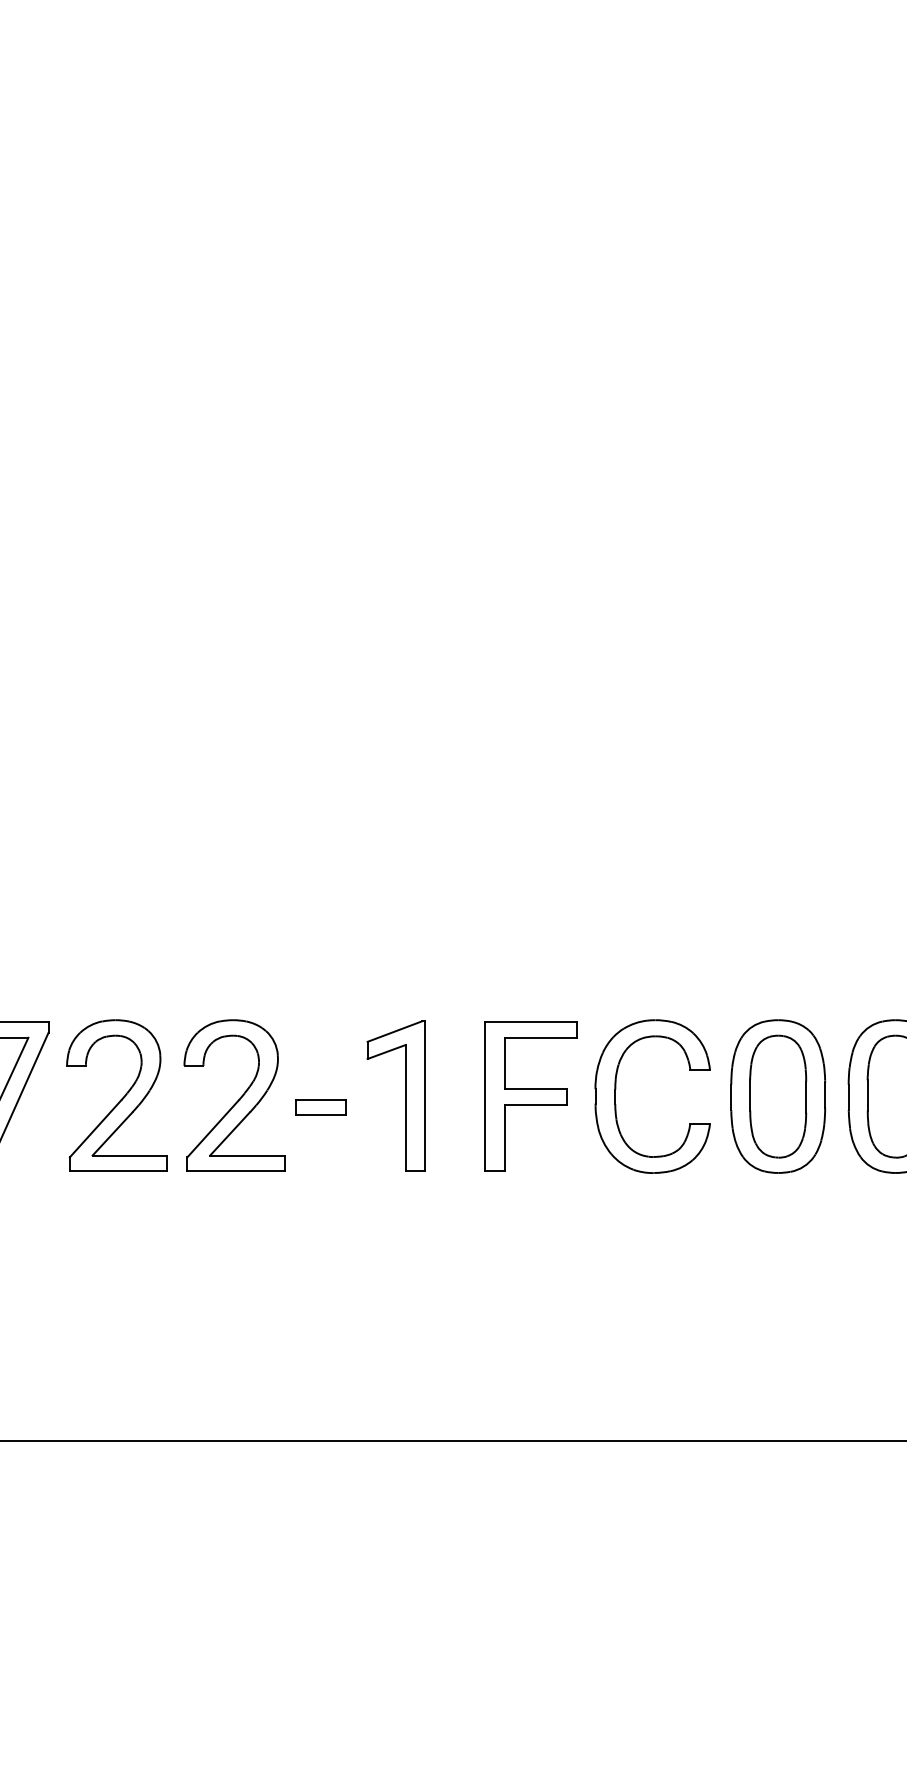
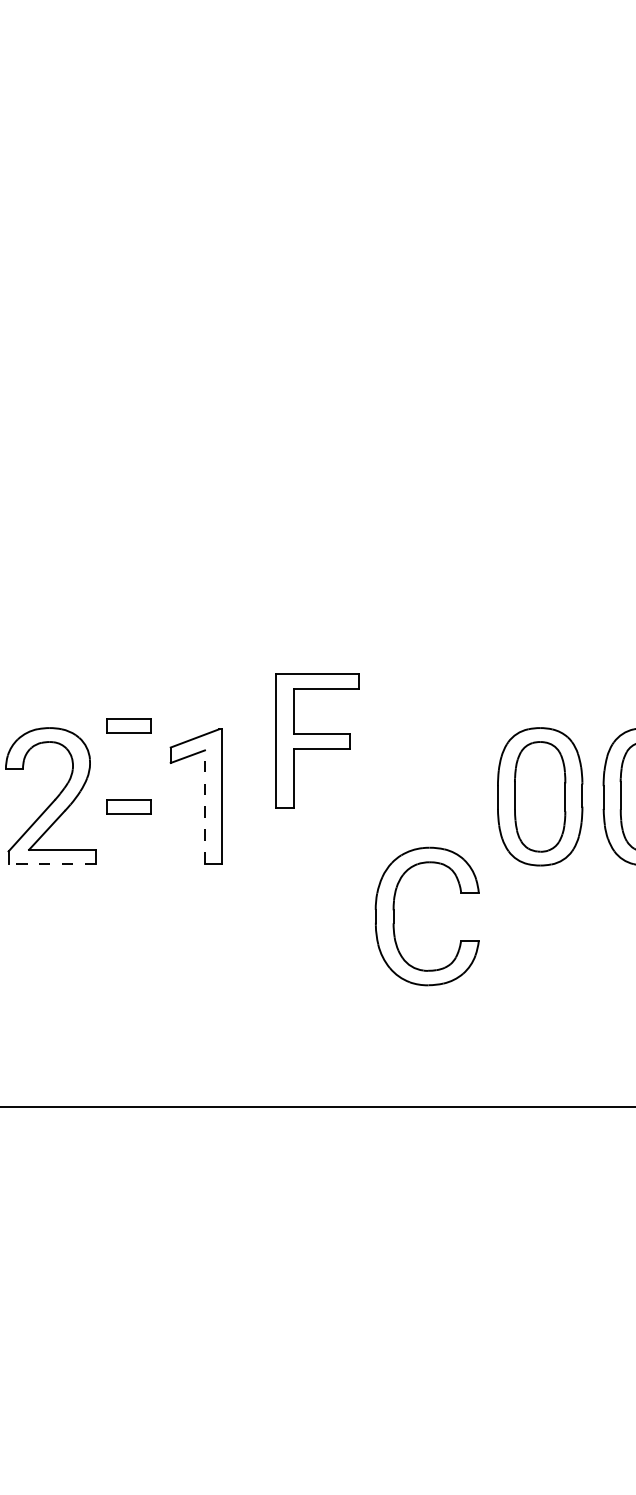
part: (320, 1017) -> (128, 725), added
part: (616, 1089) -> (394, 910), moved
part: (530, 1096) -> (317, 740), moved
line: (405, 1107) -> (204, 806), solid -> dashed
line: (236, 1170) -> (52, 863), solid -> dashed

